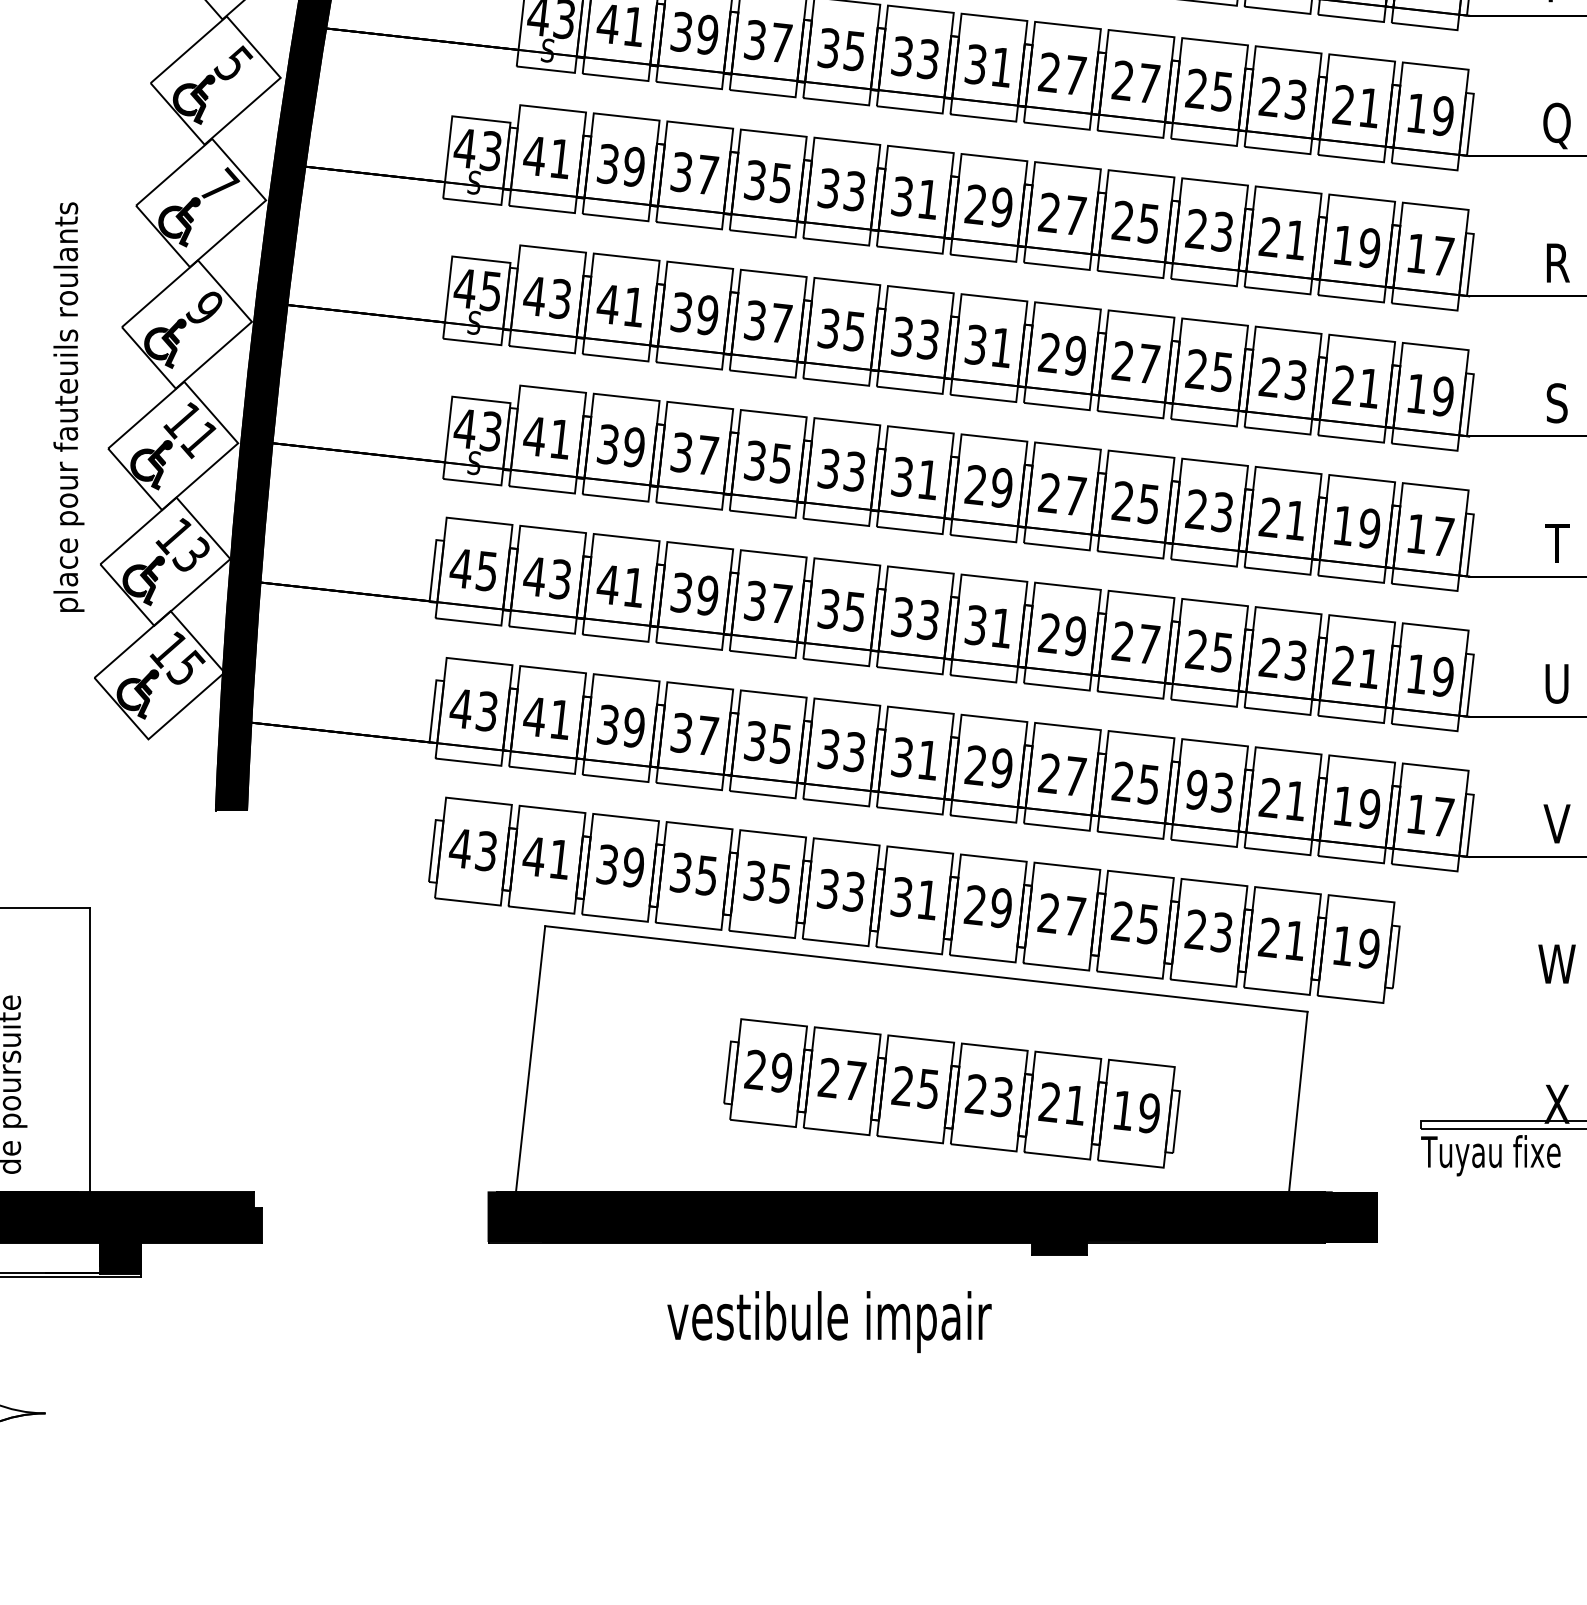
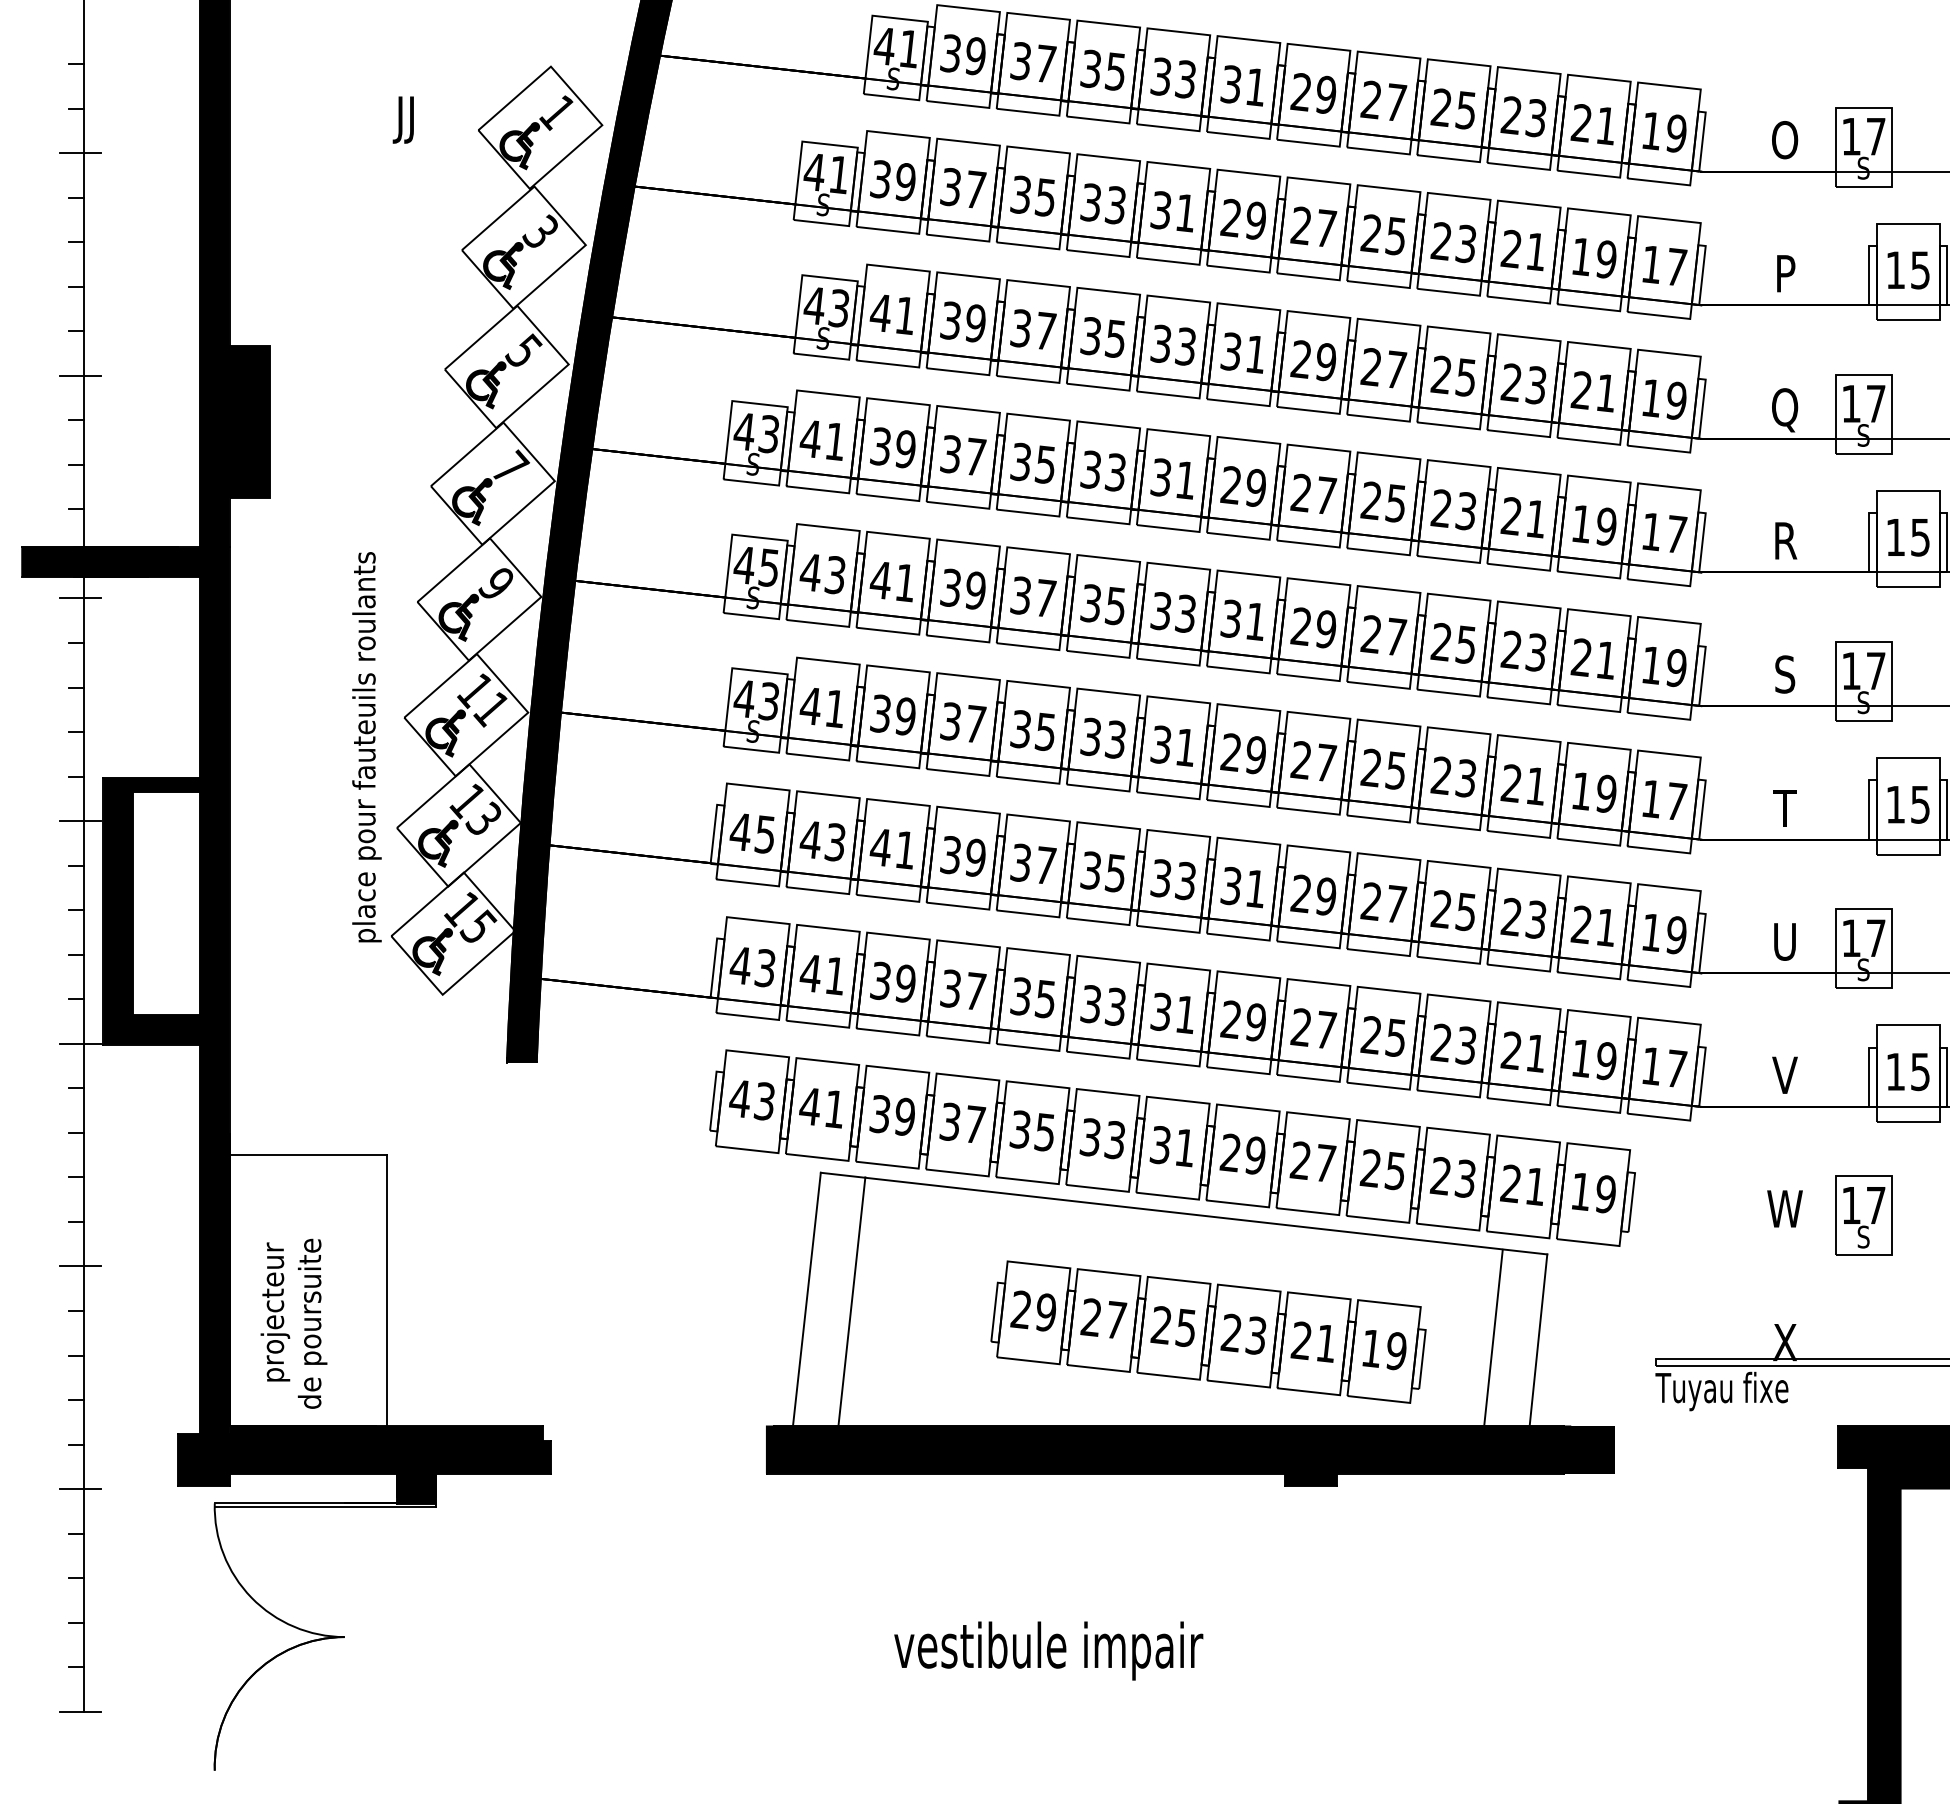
text: (1075, 74) -> (1326, 361), 27 -> 29
text: (68, 407) -> (366, 747), moved
text: (1195, 789) -> (1440, 1042), 93 -> 23
text: (707, 875) -> (975, 1124), 35 -> 37
line: (577, 1061) -> (851, 1301), added
line: (1251, 1099) -> (1493, 1337), added
text: (829, 1321) -> (1048, 1650), moved

